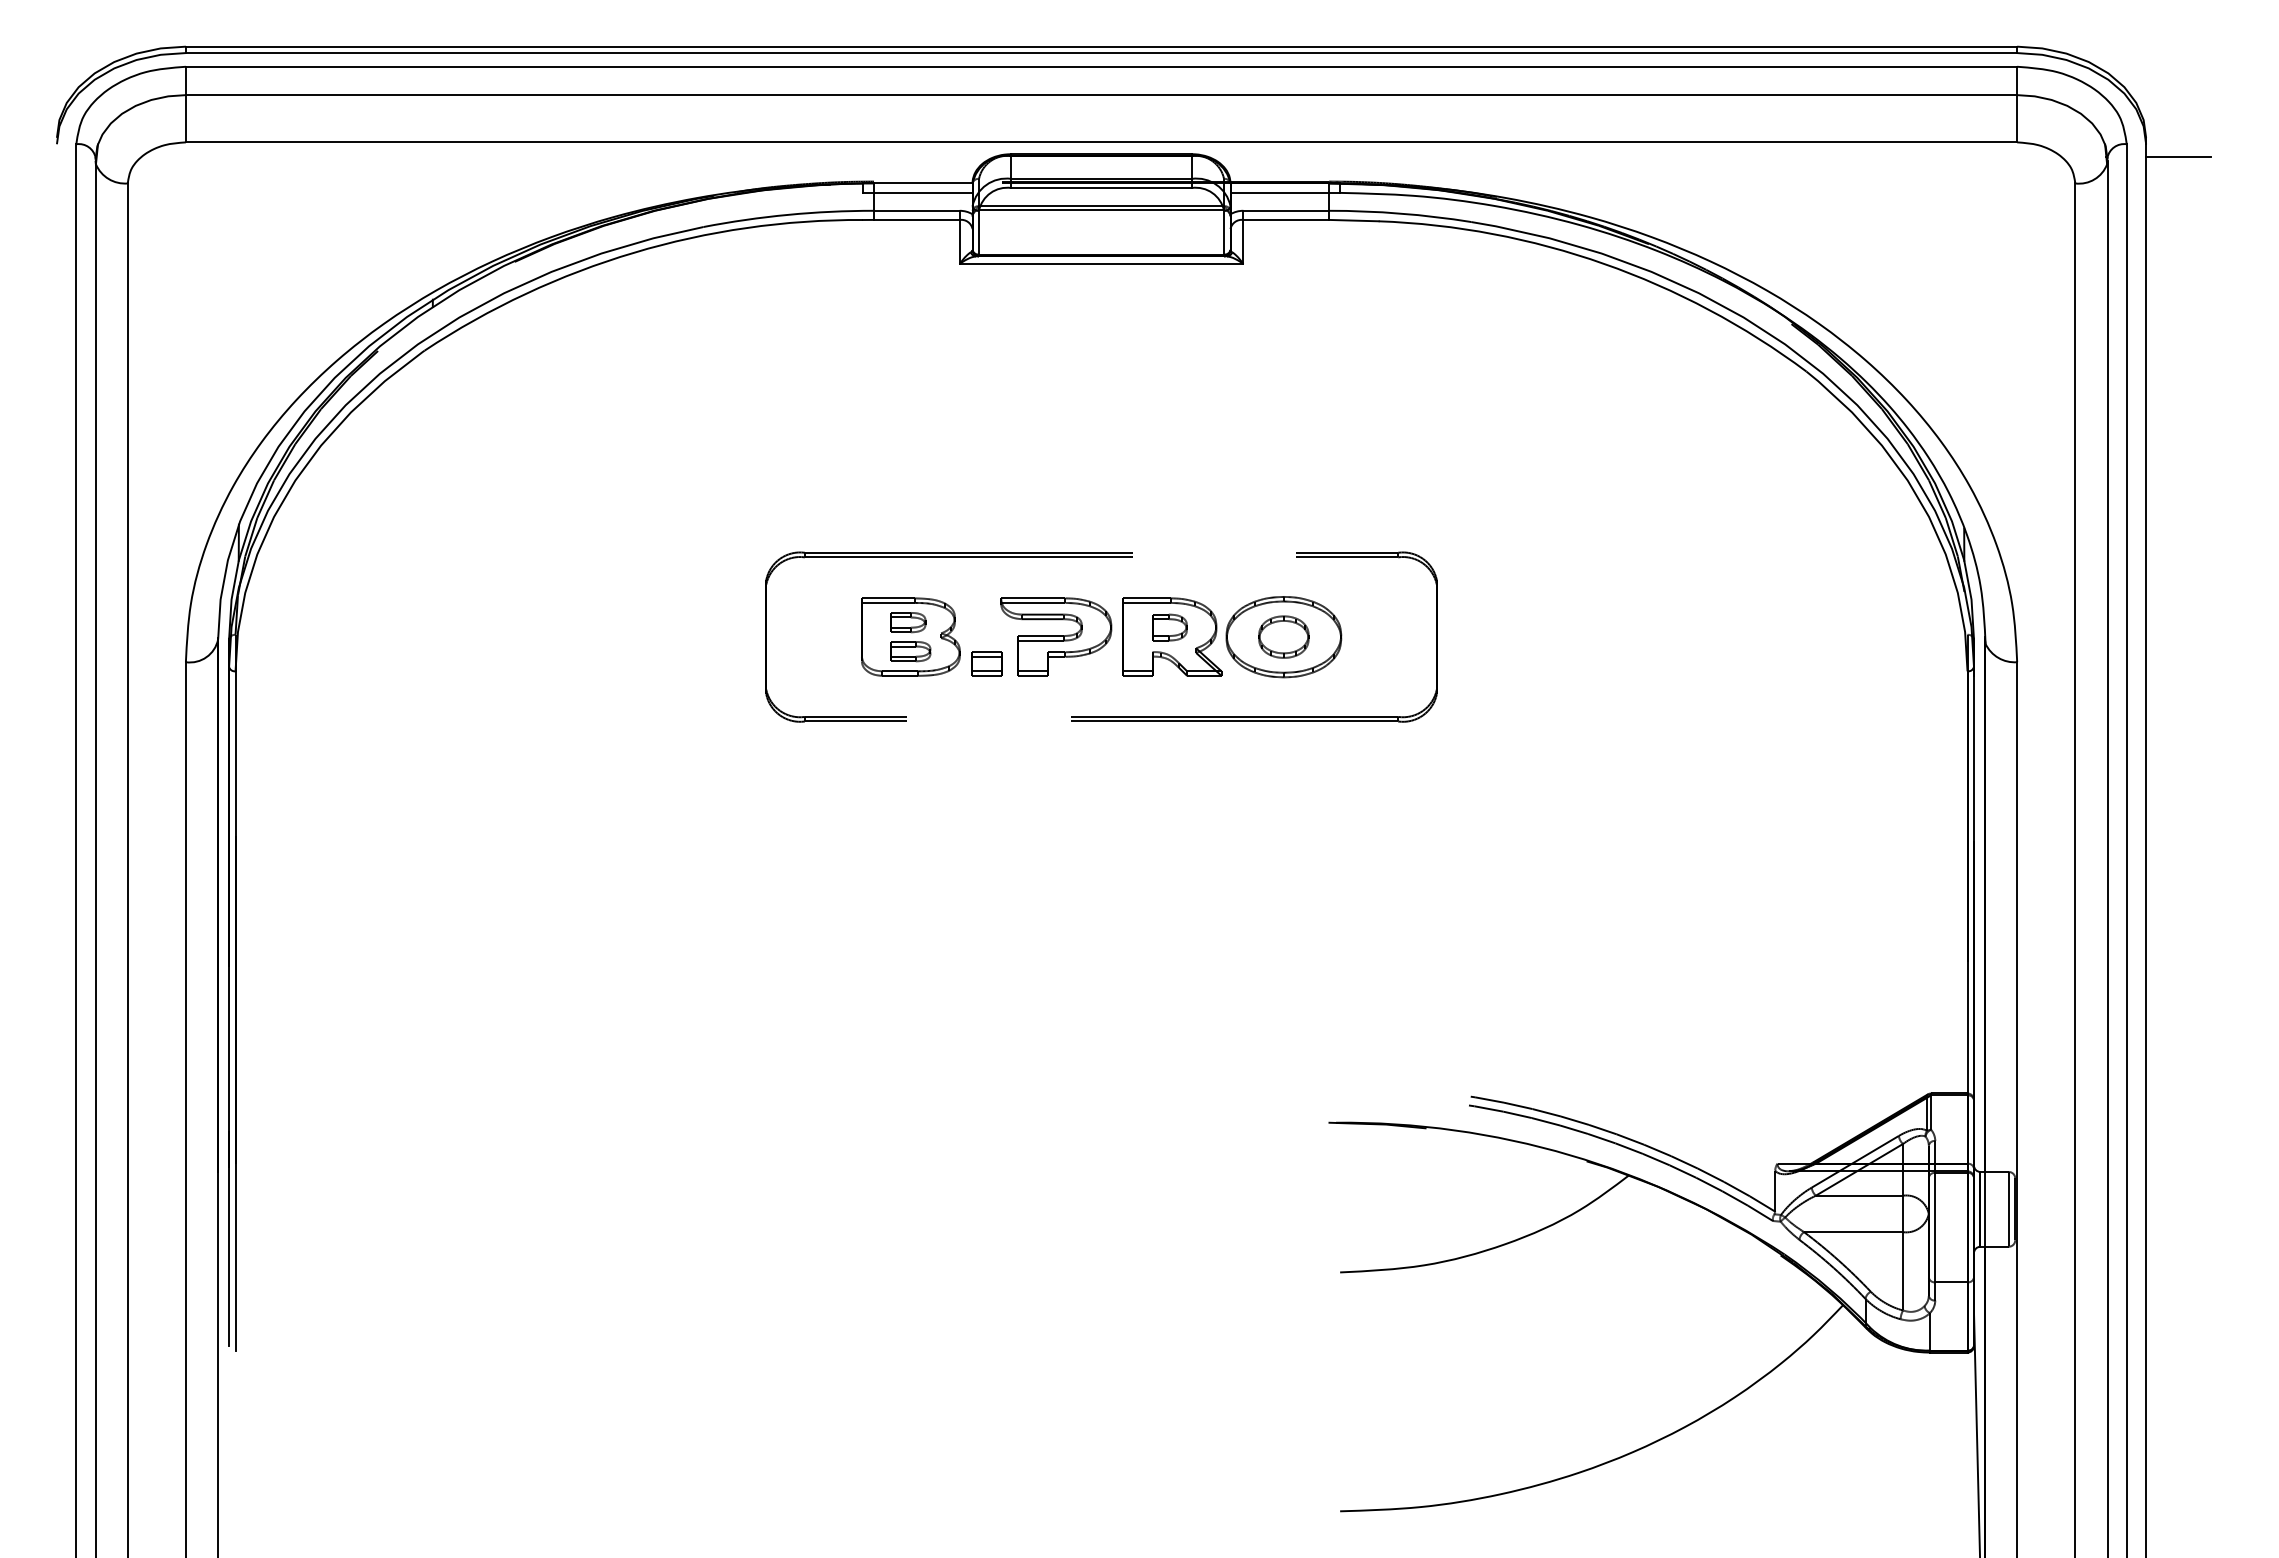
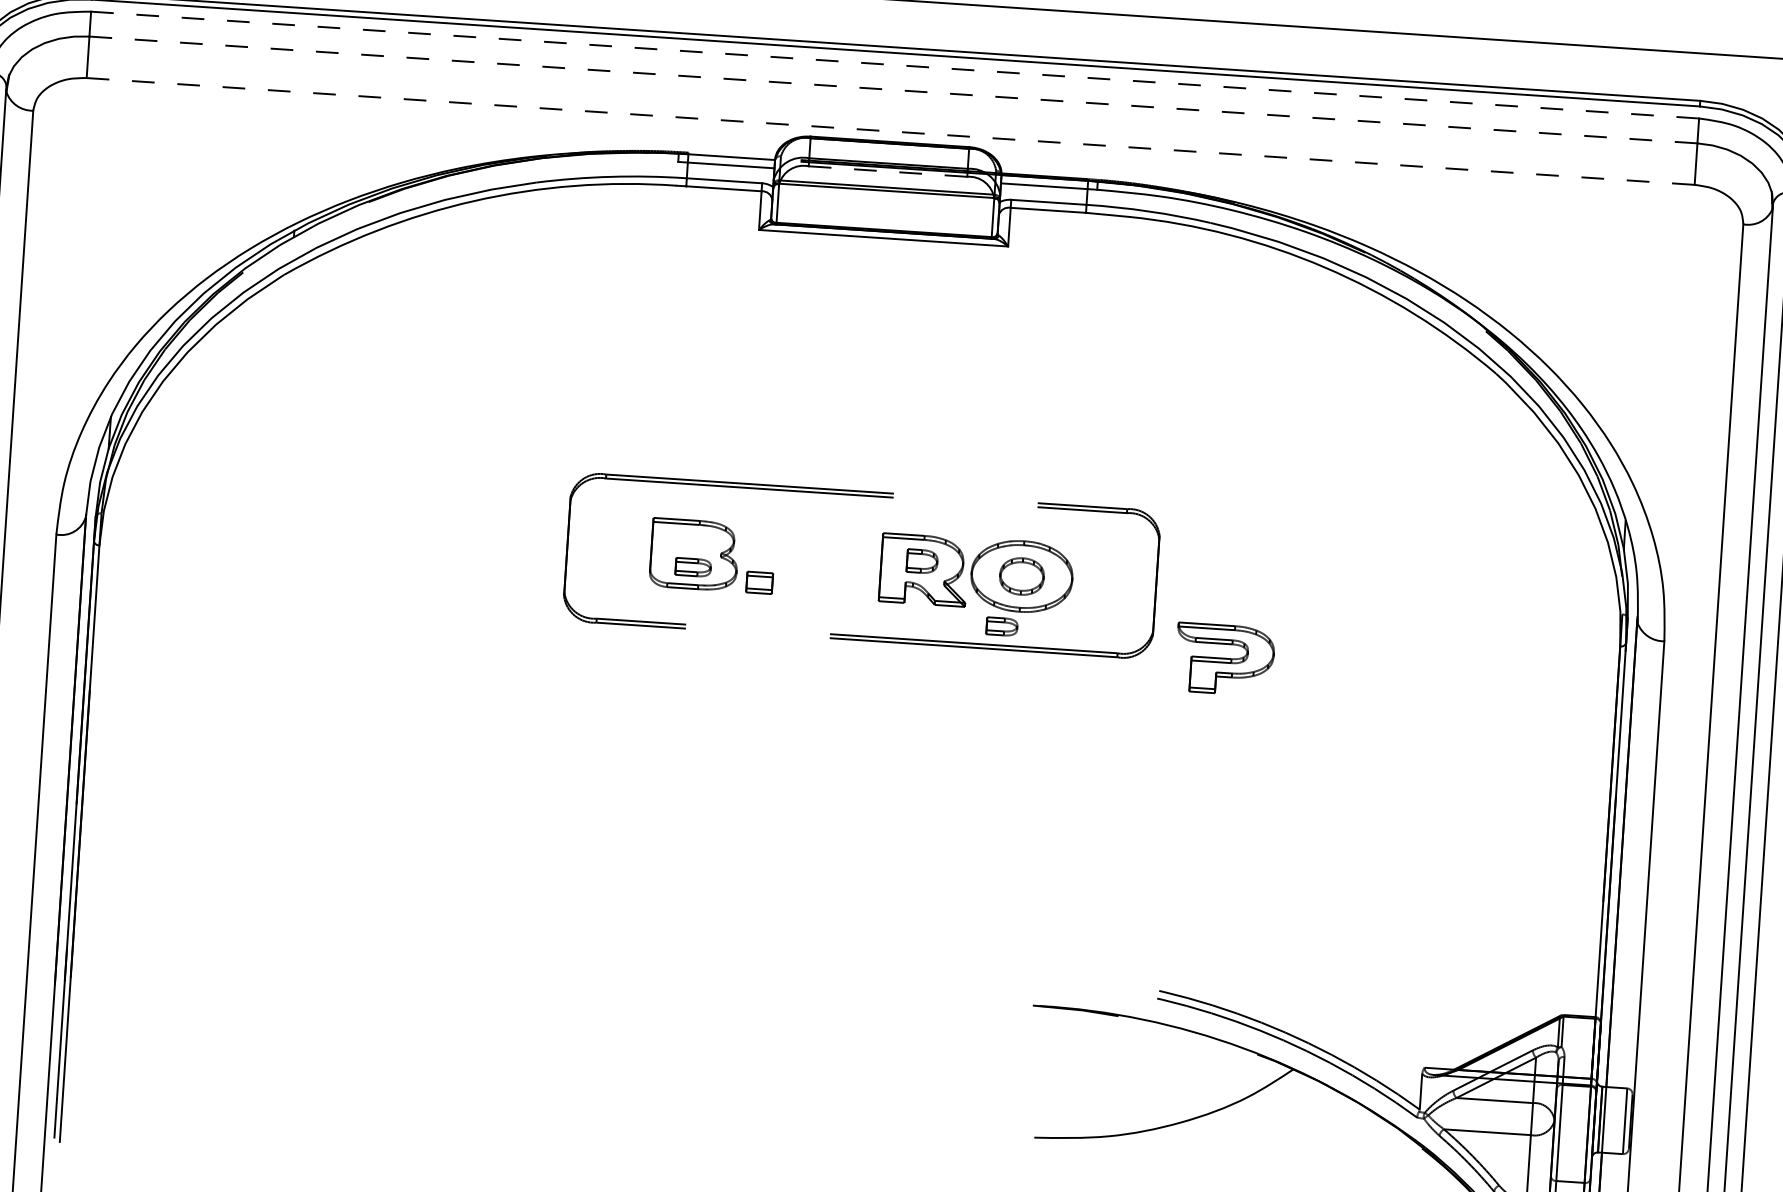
line: (1101, 66) -> (895, 64), solid -> dashed
line: (1101, 95) -> (893, 90), solid -> dashed
line: (1101, 142) -> (890, 131), solid -> dashed
line: (1101, 188) -> (887, 171), solid -> dashed
part: (908, 622) -> (1002, 626), moved
part: (1056, 636) -> (1225, 659), moved

